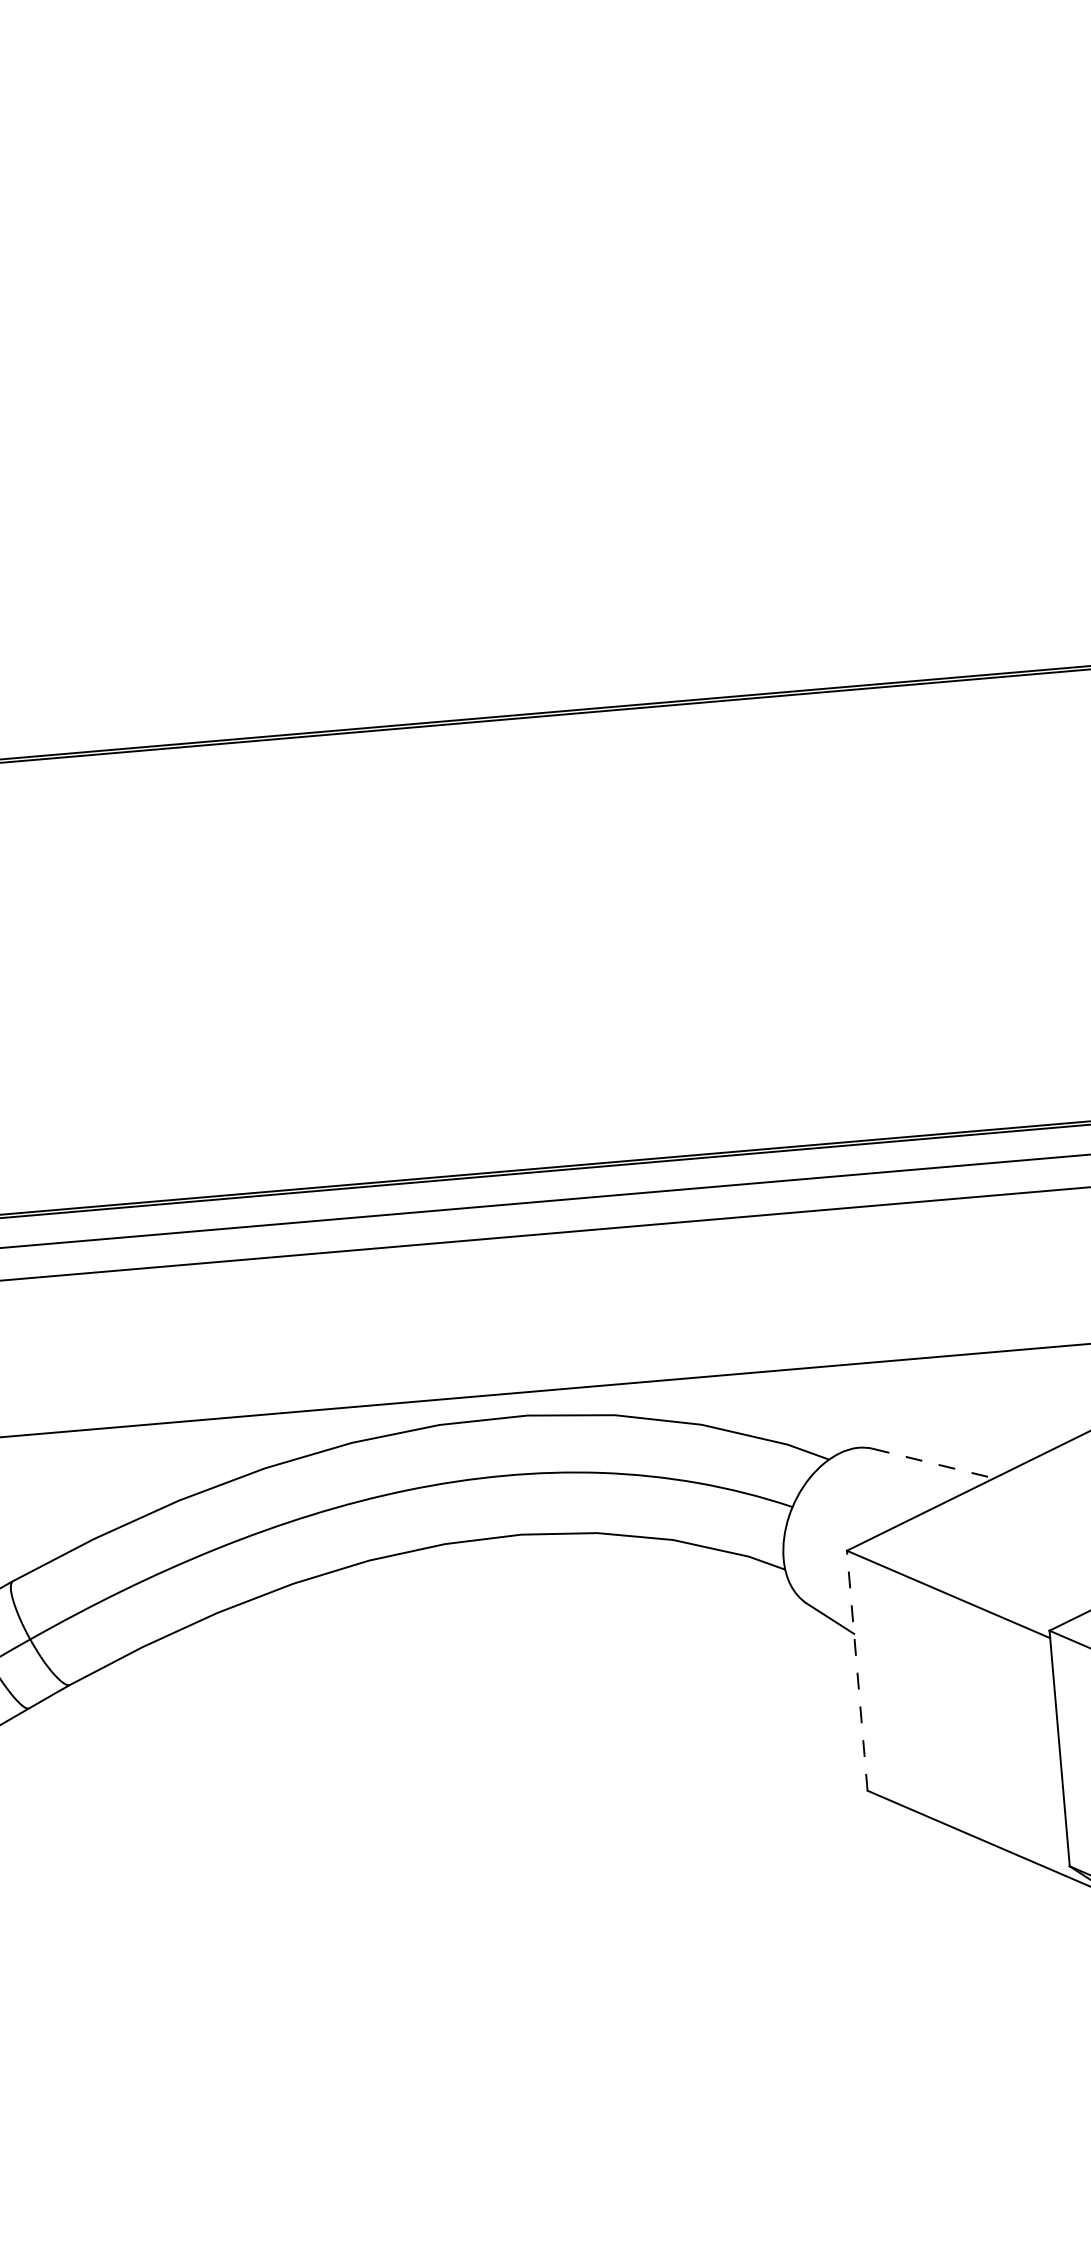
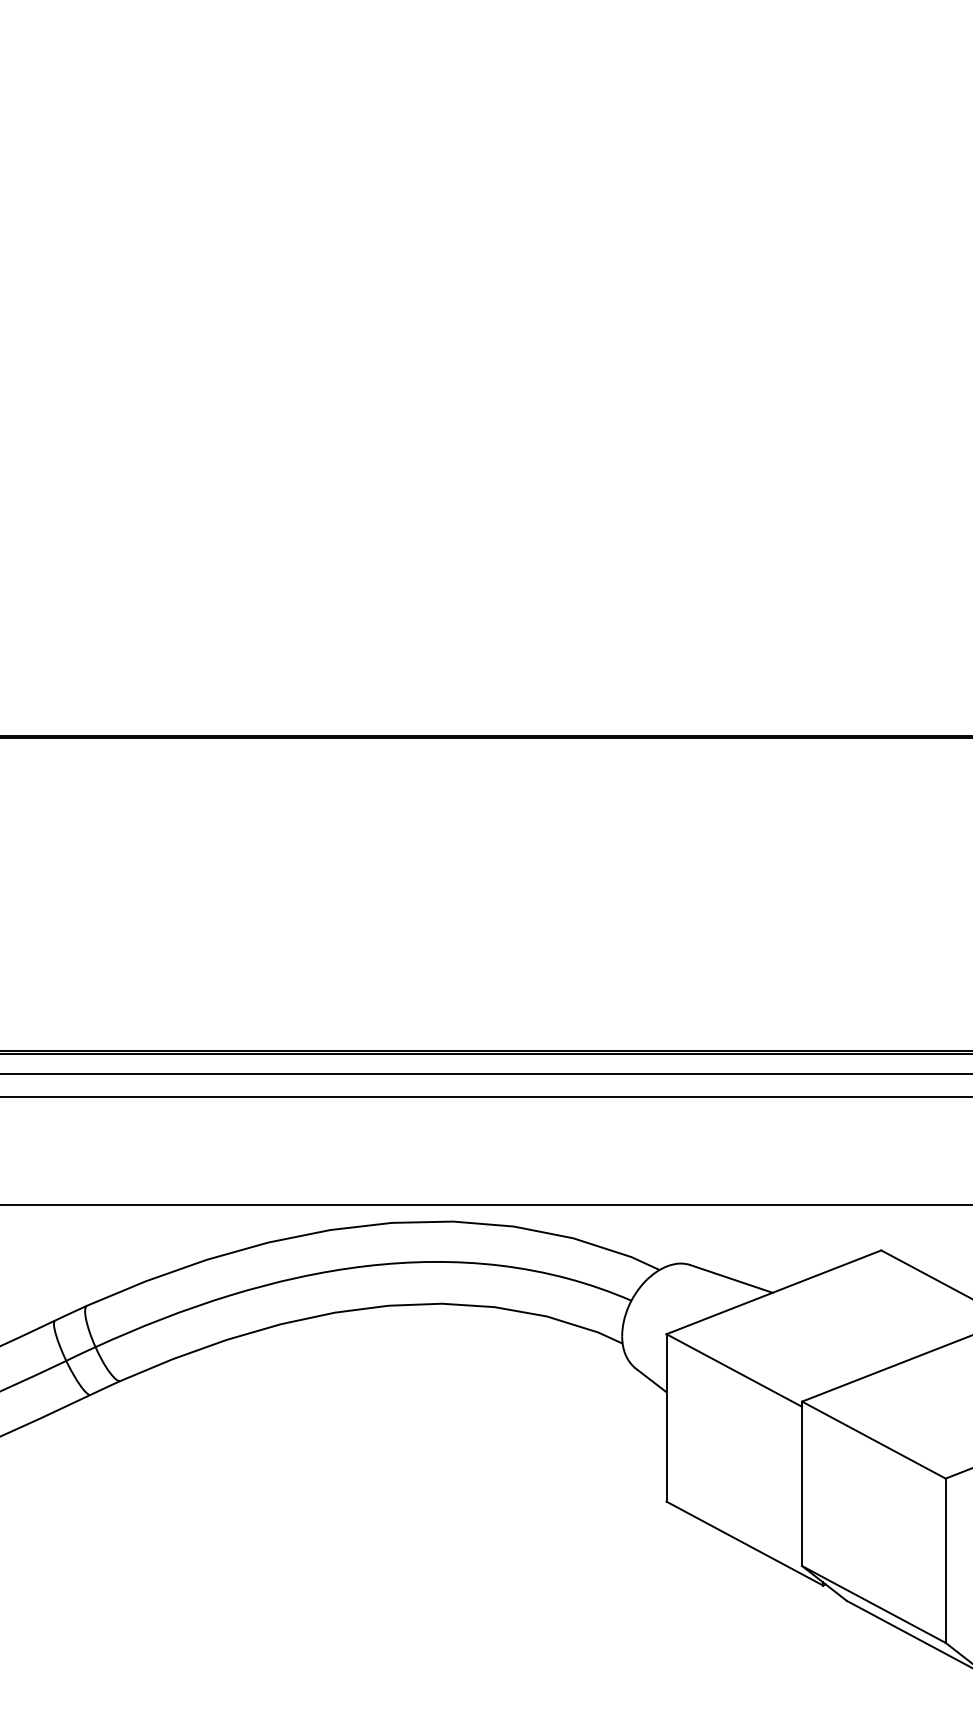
line: (934, 1464) -> (732, 1279), dashed -> solid
line: (857, 1670) -> (666, 1417), dashed -> solid

